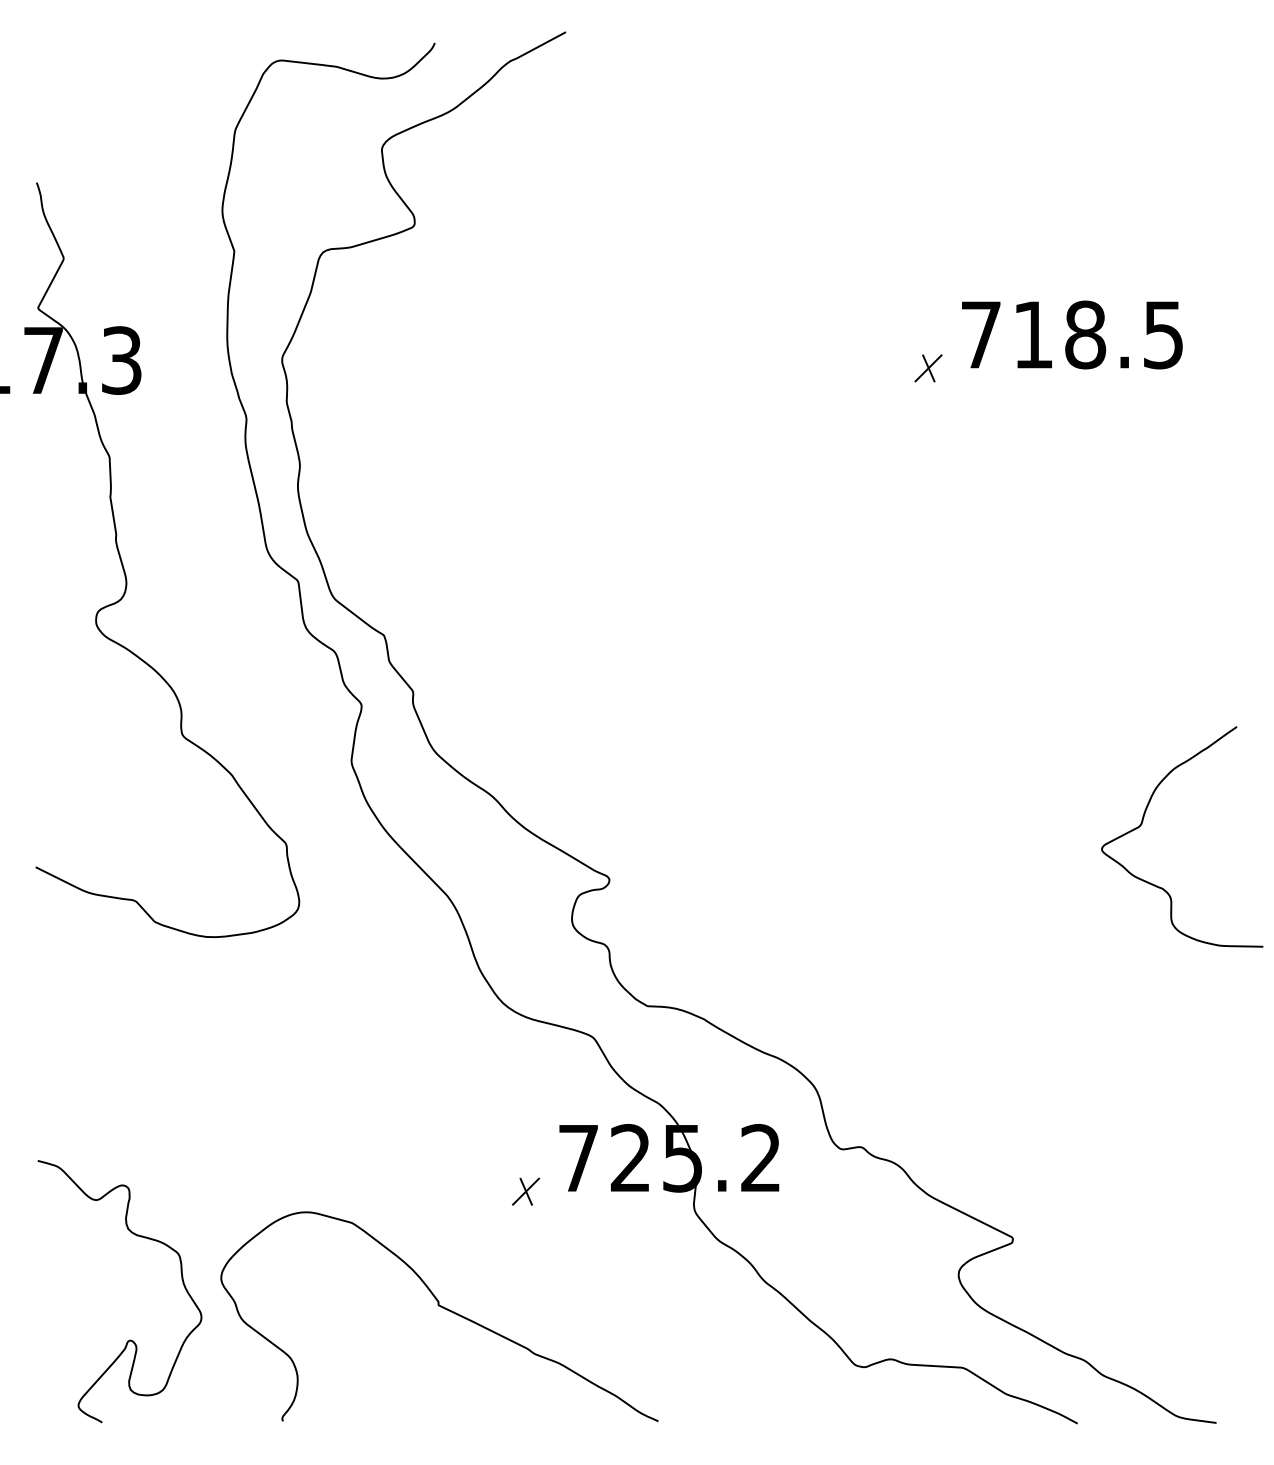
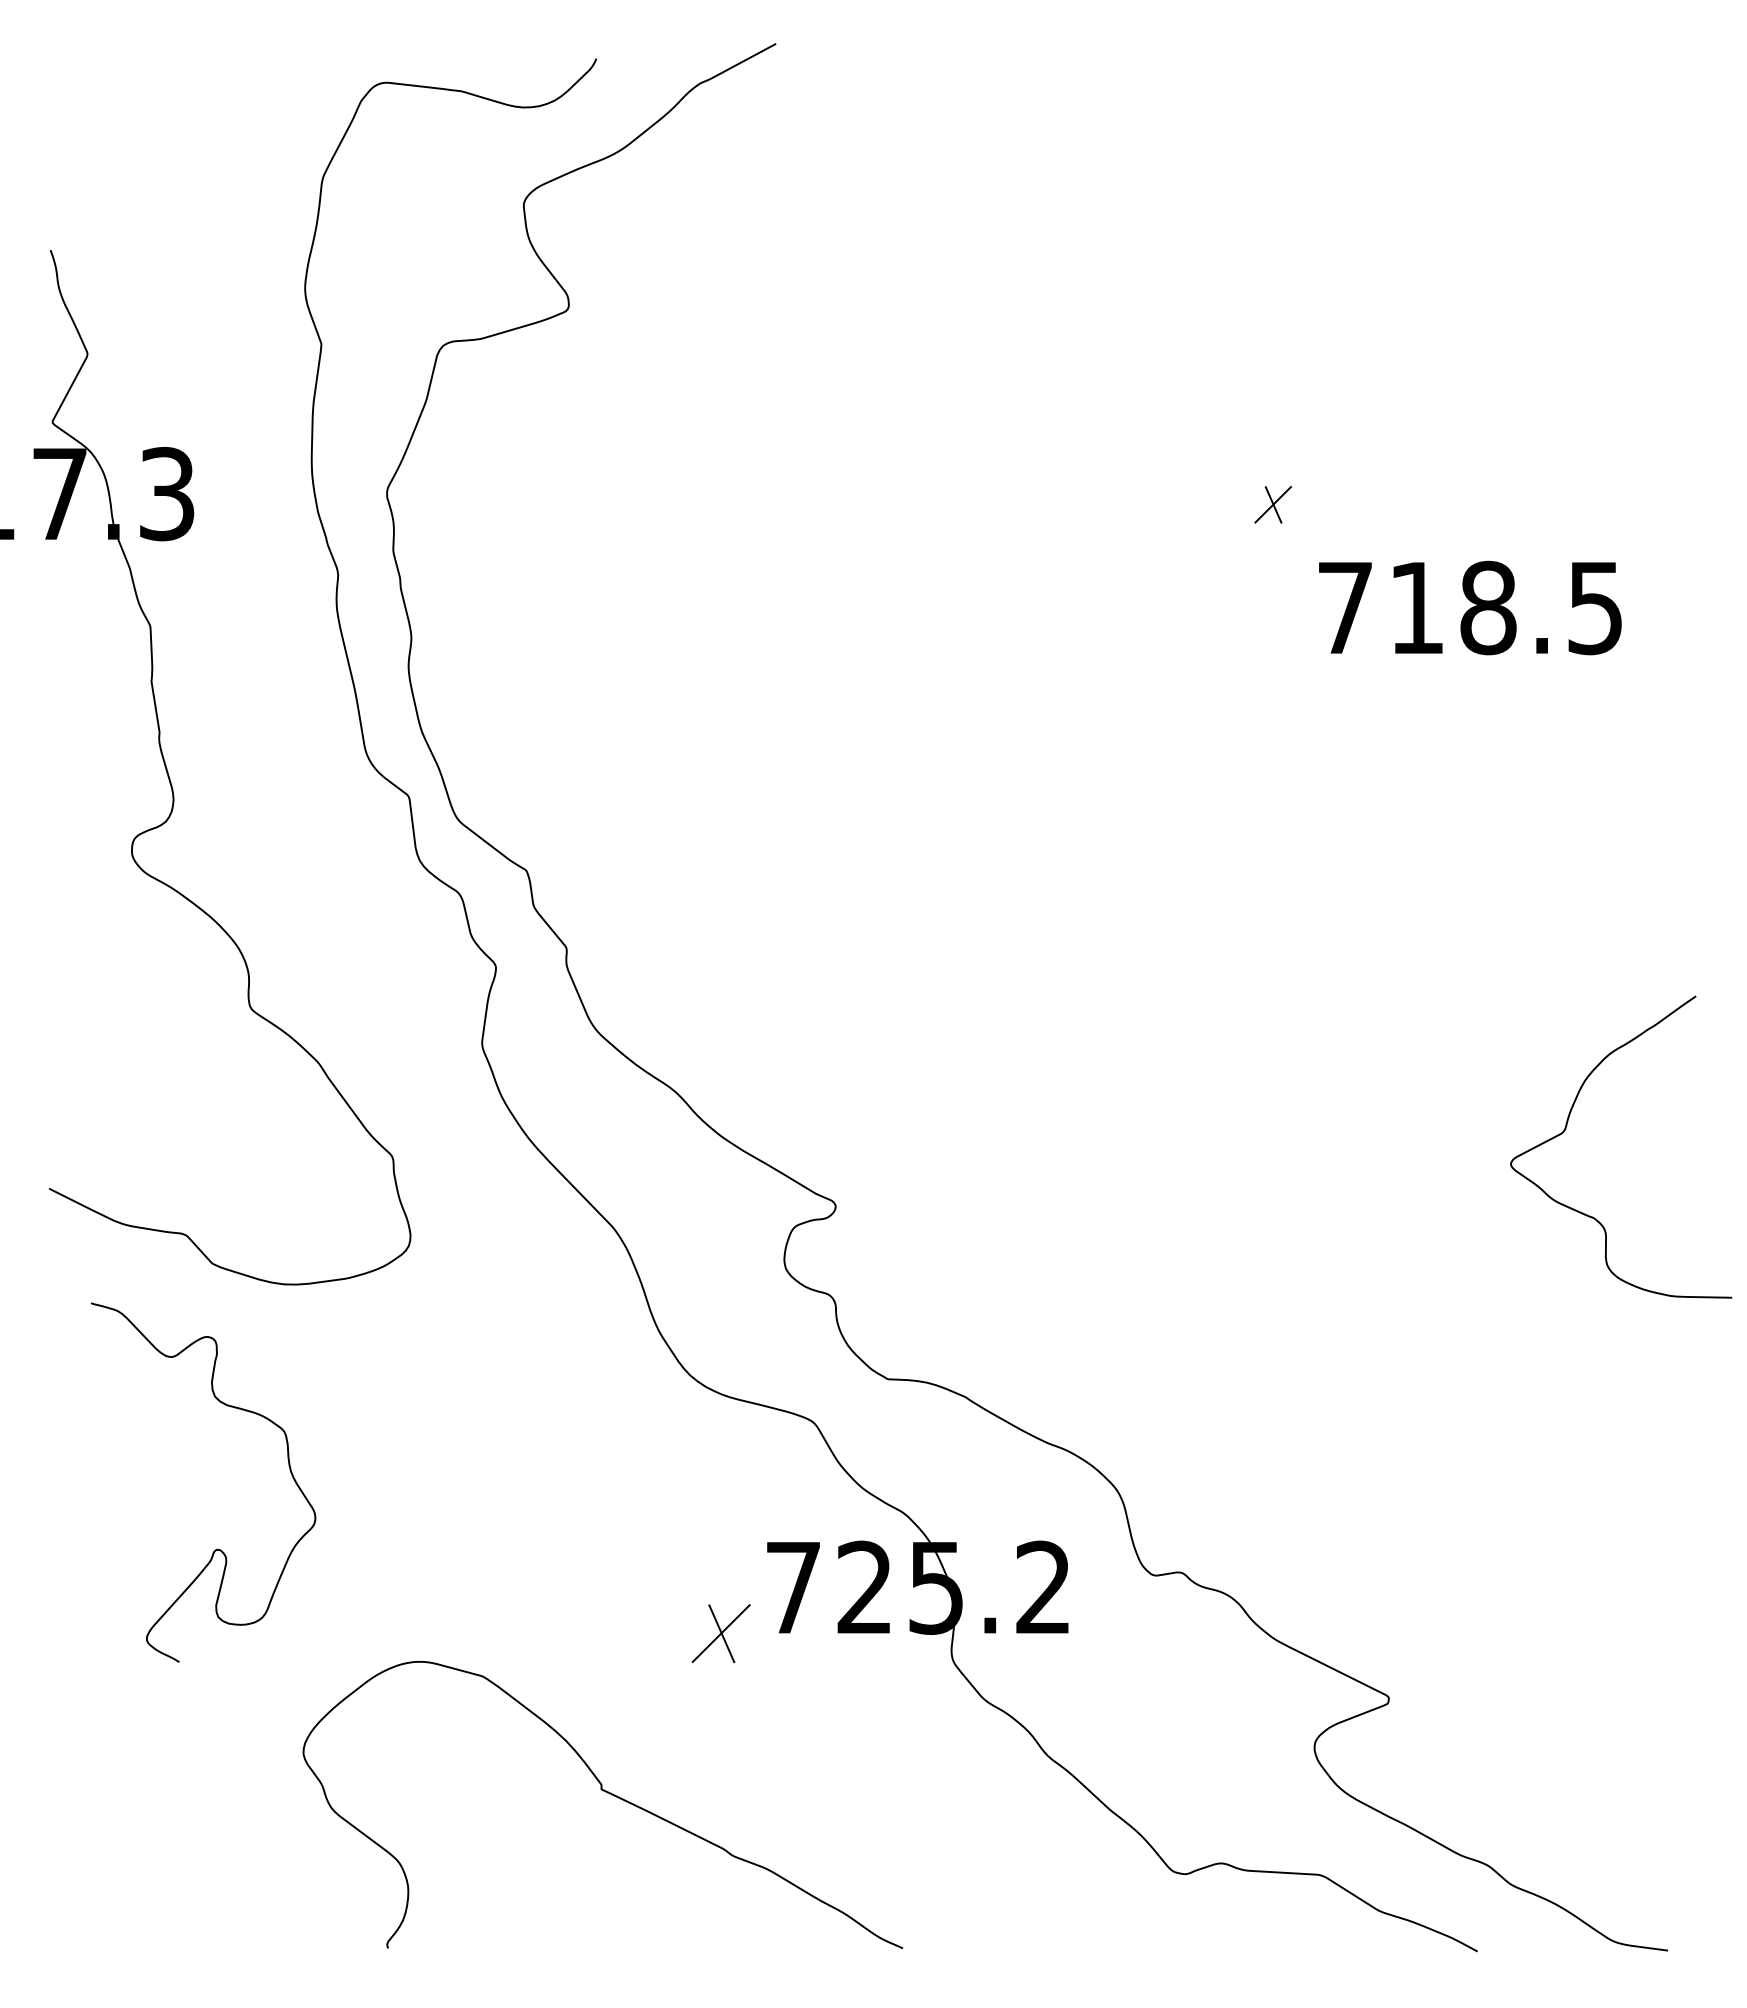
text: (1072, 334) -> (1470, 607), moved
part: (526, 1191) -> (721, 1633), size x1.6
curve: (128, 1340) -> (215, 1549), moved

